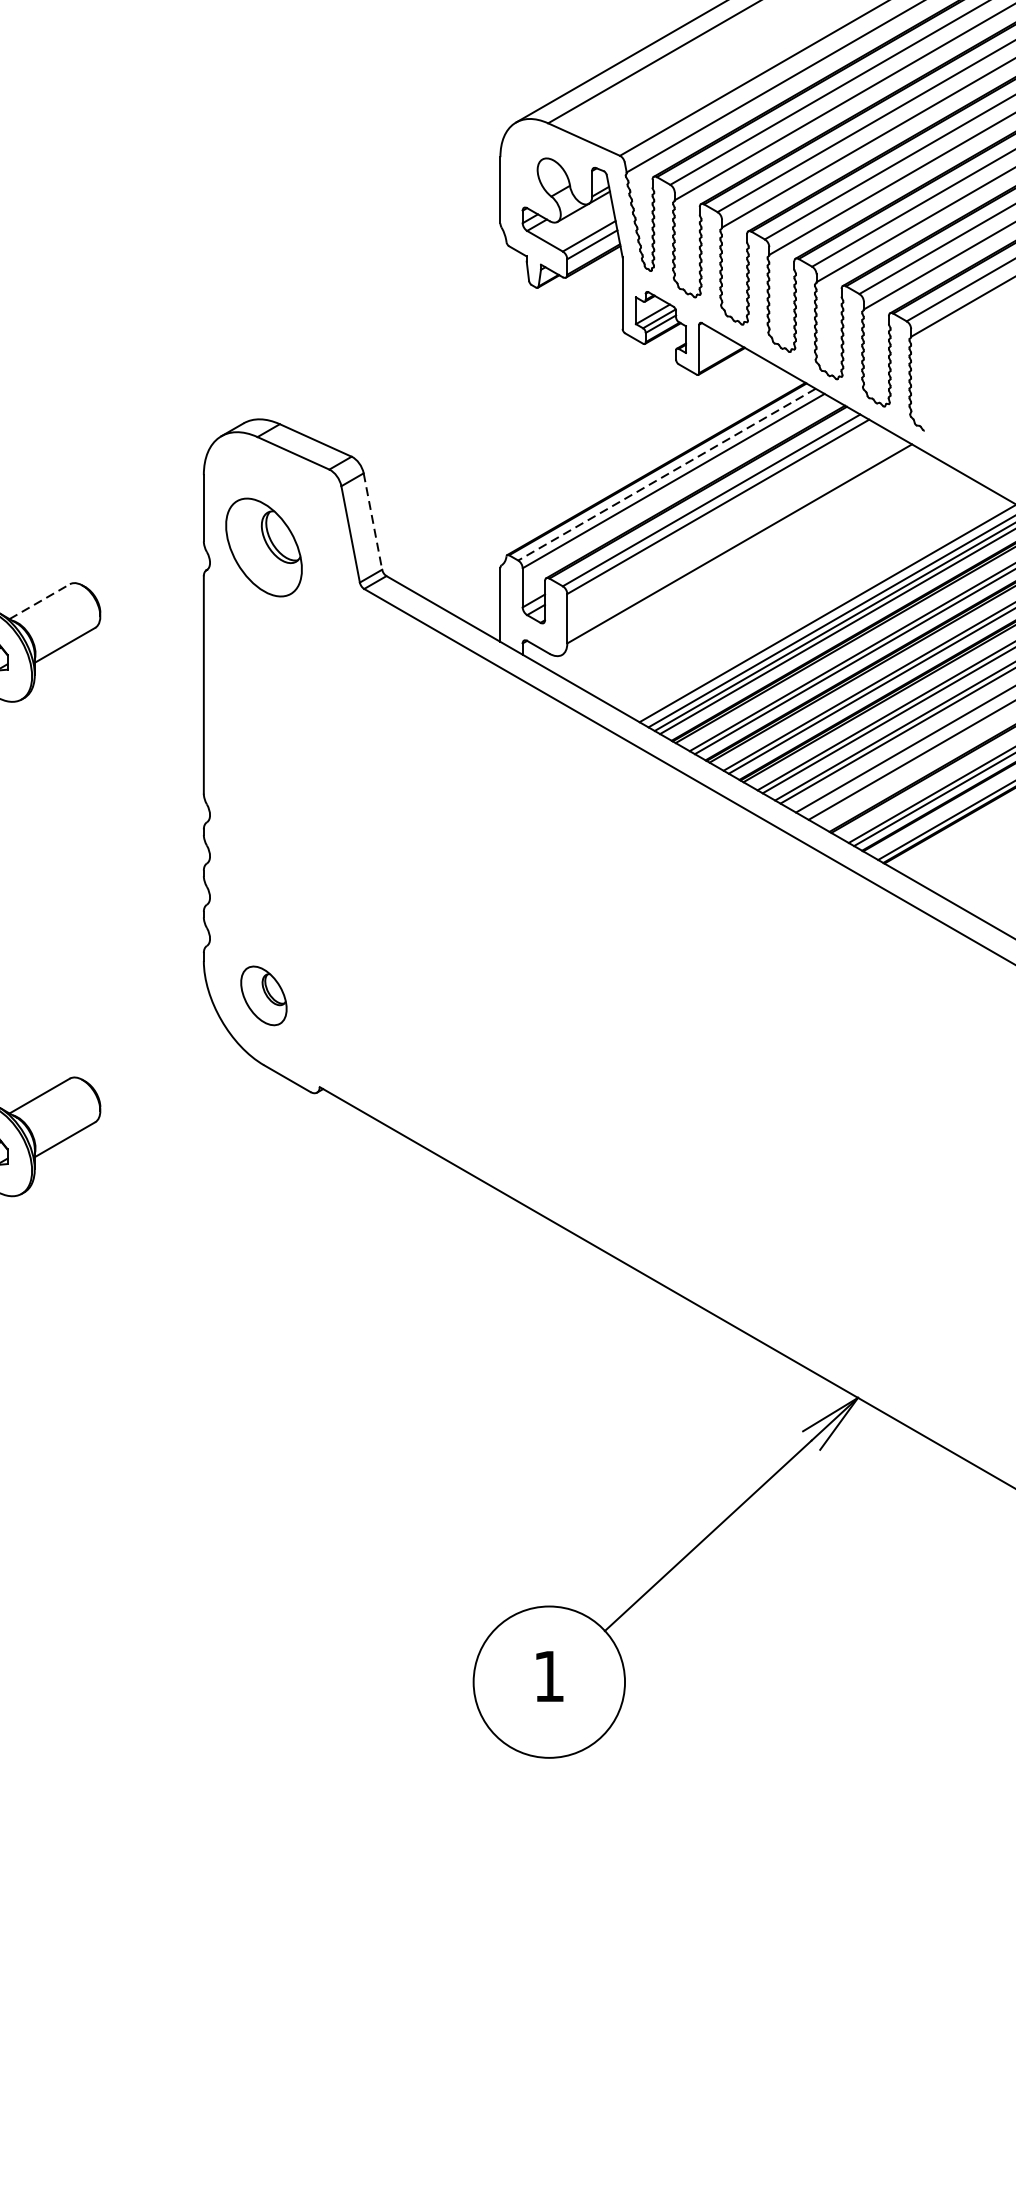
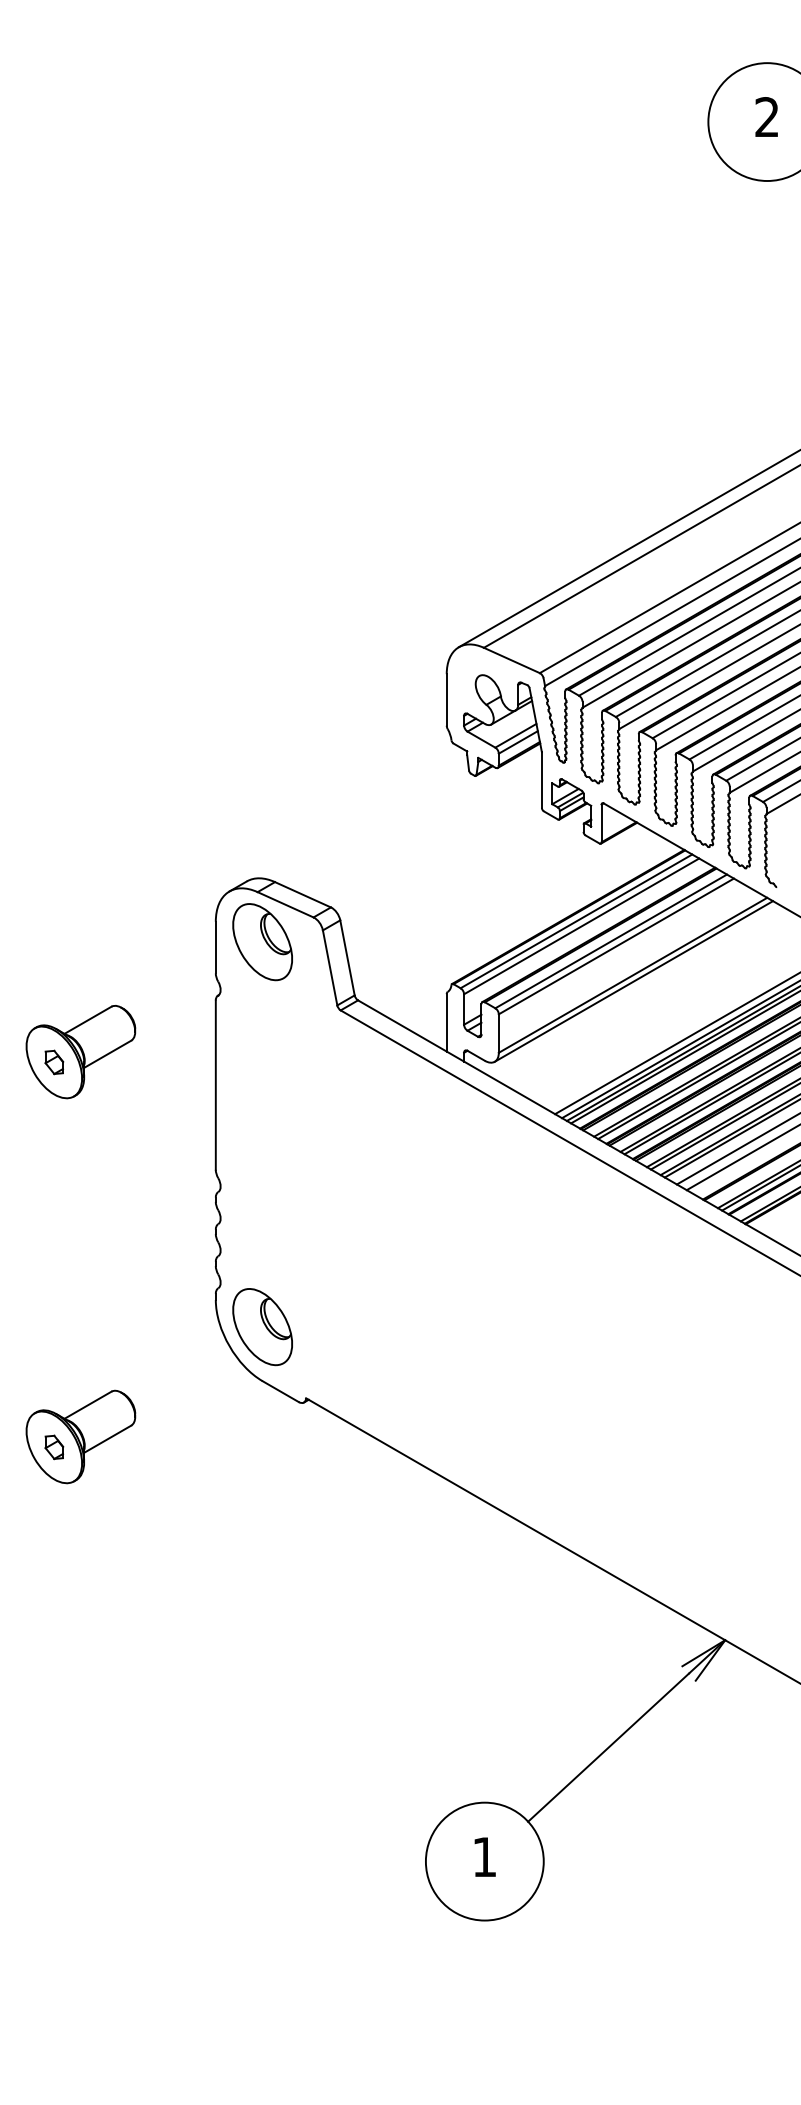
line: (667, 474) -> (576, 921), dashed -> solid
line: (372, 522) -> (347, 958), dashed -> solid
part: (263, 548) -> (262, 942), moved
line: (740, 551) -> (633, 981), added
line: (40, 601) -> (88, 1020), dashed -> solid
part: (263, 996) -> (262, 1327), size x1.67

